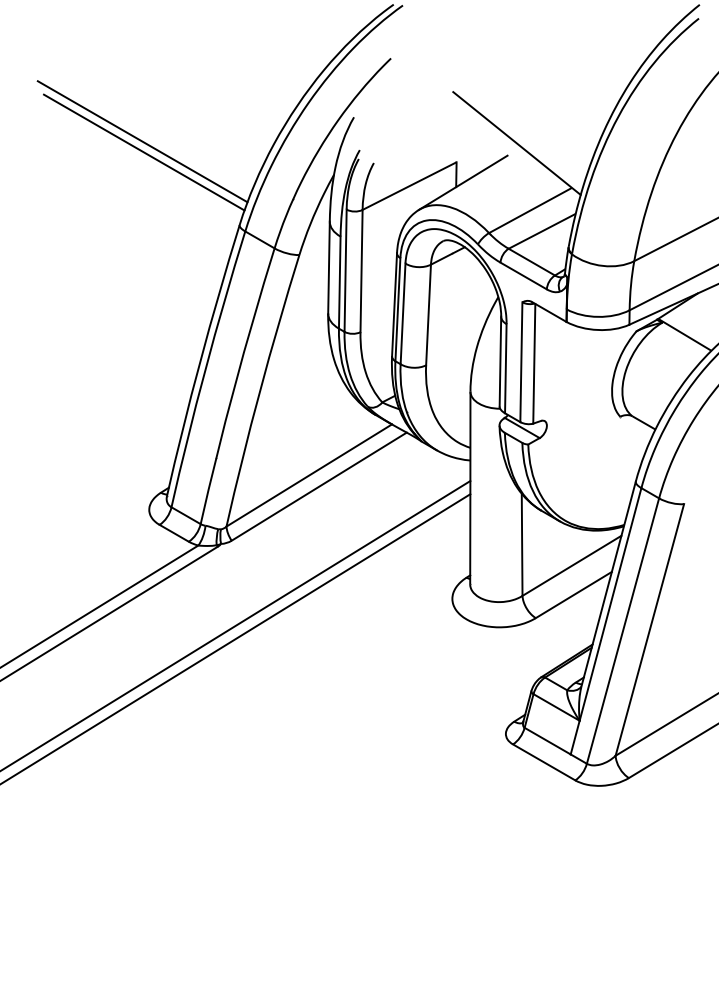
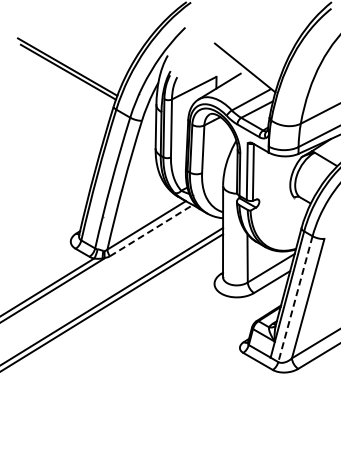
line: (319, 486) -> (151, 230), solid -> dashed
line: (623, 631) -> (295, 299), solid -> dashed

